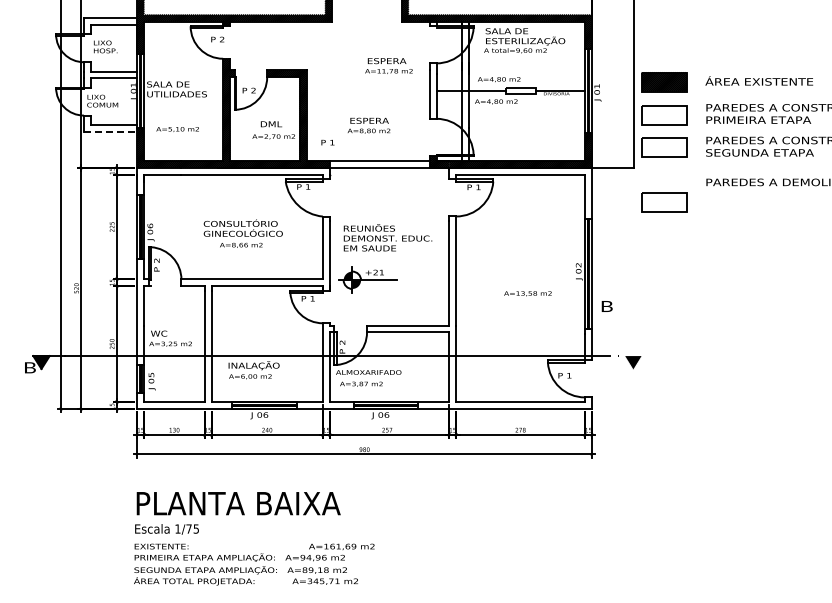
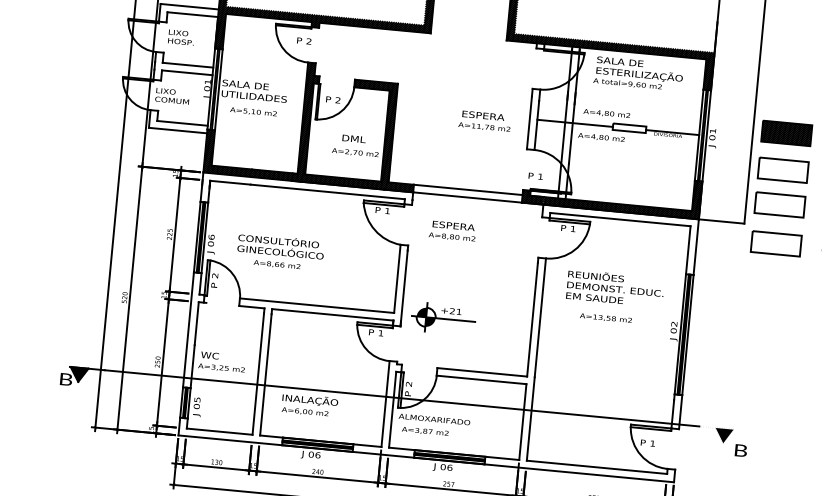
text: (388, 65) -> (484, 120), moved
text: (368, 125) -> (452, 230), moved
text: (177, 129) -> (253, 112), moved
line: (110, 131) -> (177, 130), dashed -> solid
text: (327, 142) -> (535, 176), moved
part: (664, 202) -> (776, 243), moved
text: (242, 233) -> (279, 252), moved
text: (387, 237) -> (614, 288), moved
text: (527, 293) -> (605, 317), moved
text: (606, 306) -> (740, 450), moved

